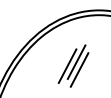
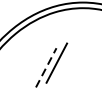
line: (67, 66) -> (46, 68), solid -> dashed
line: (79, 69) -> (60, 71), removed

